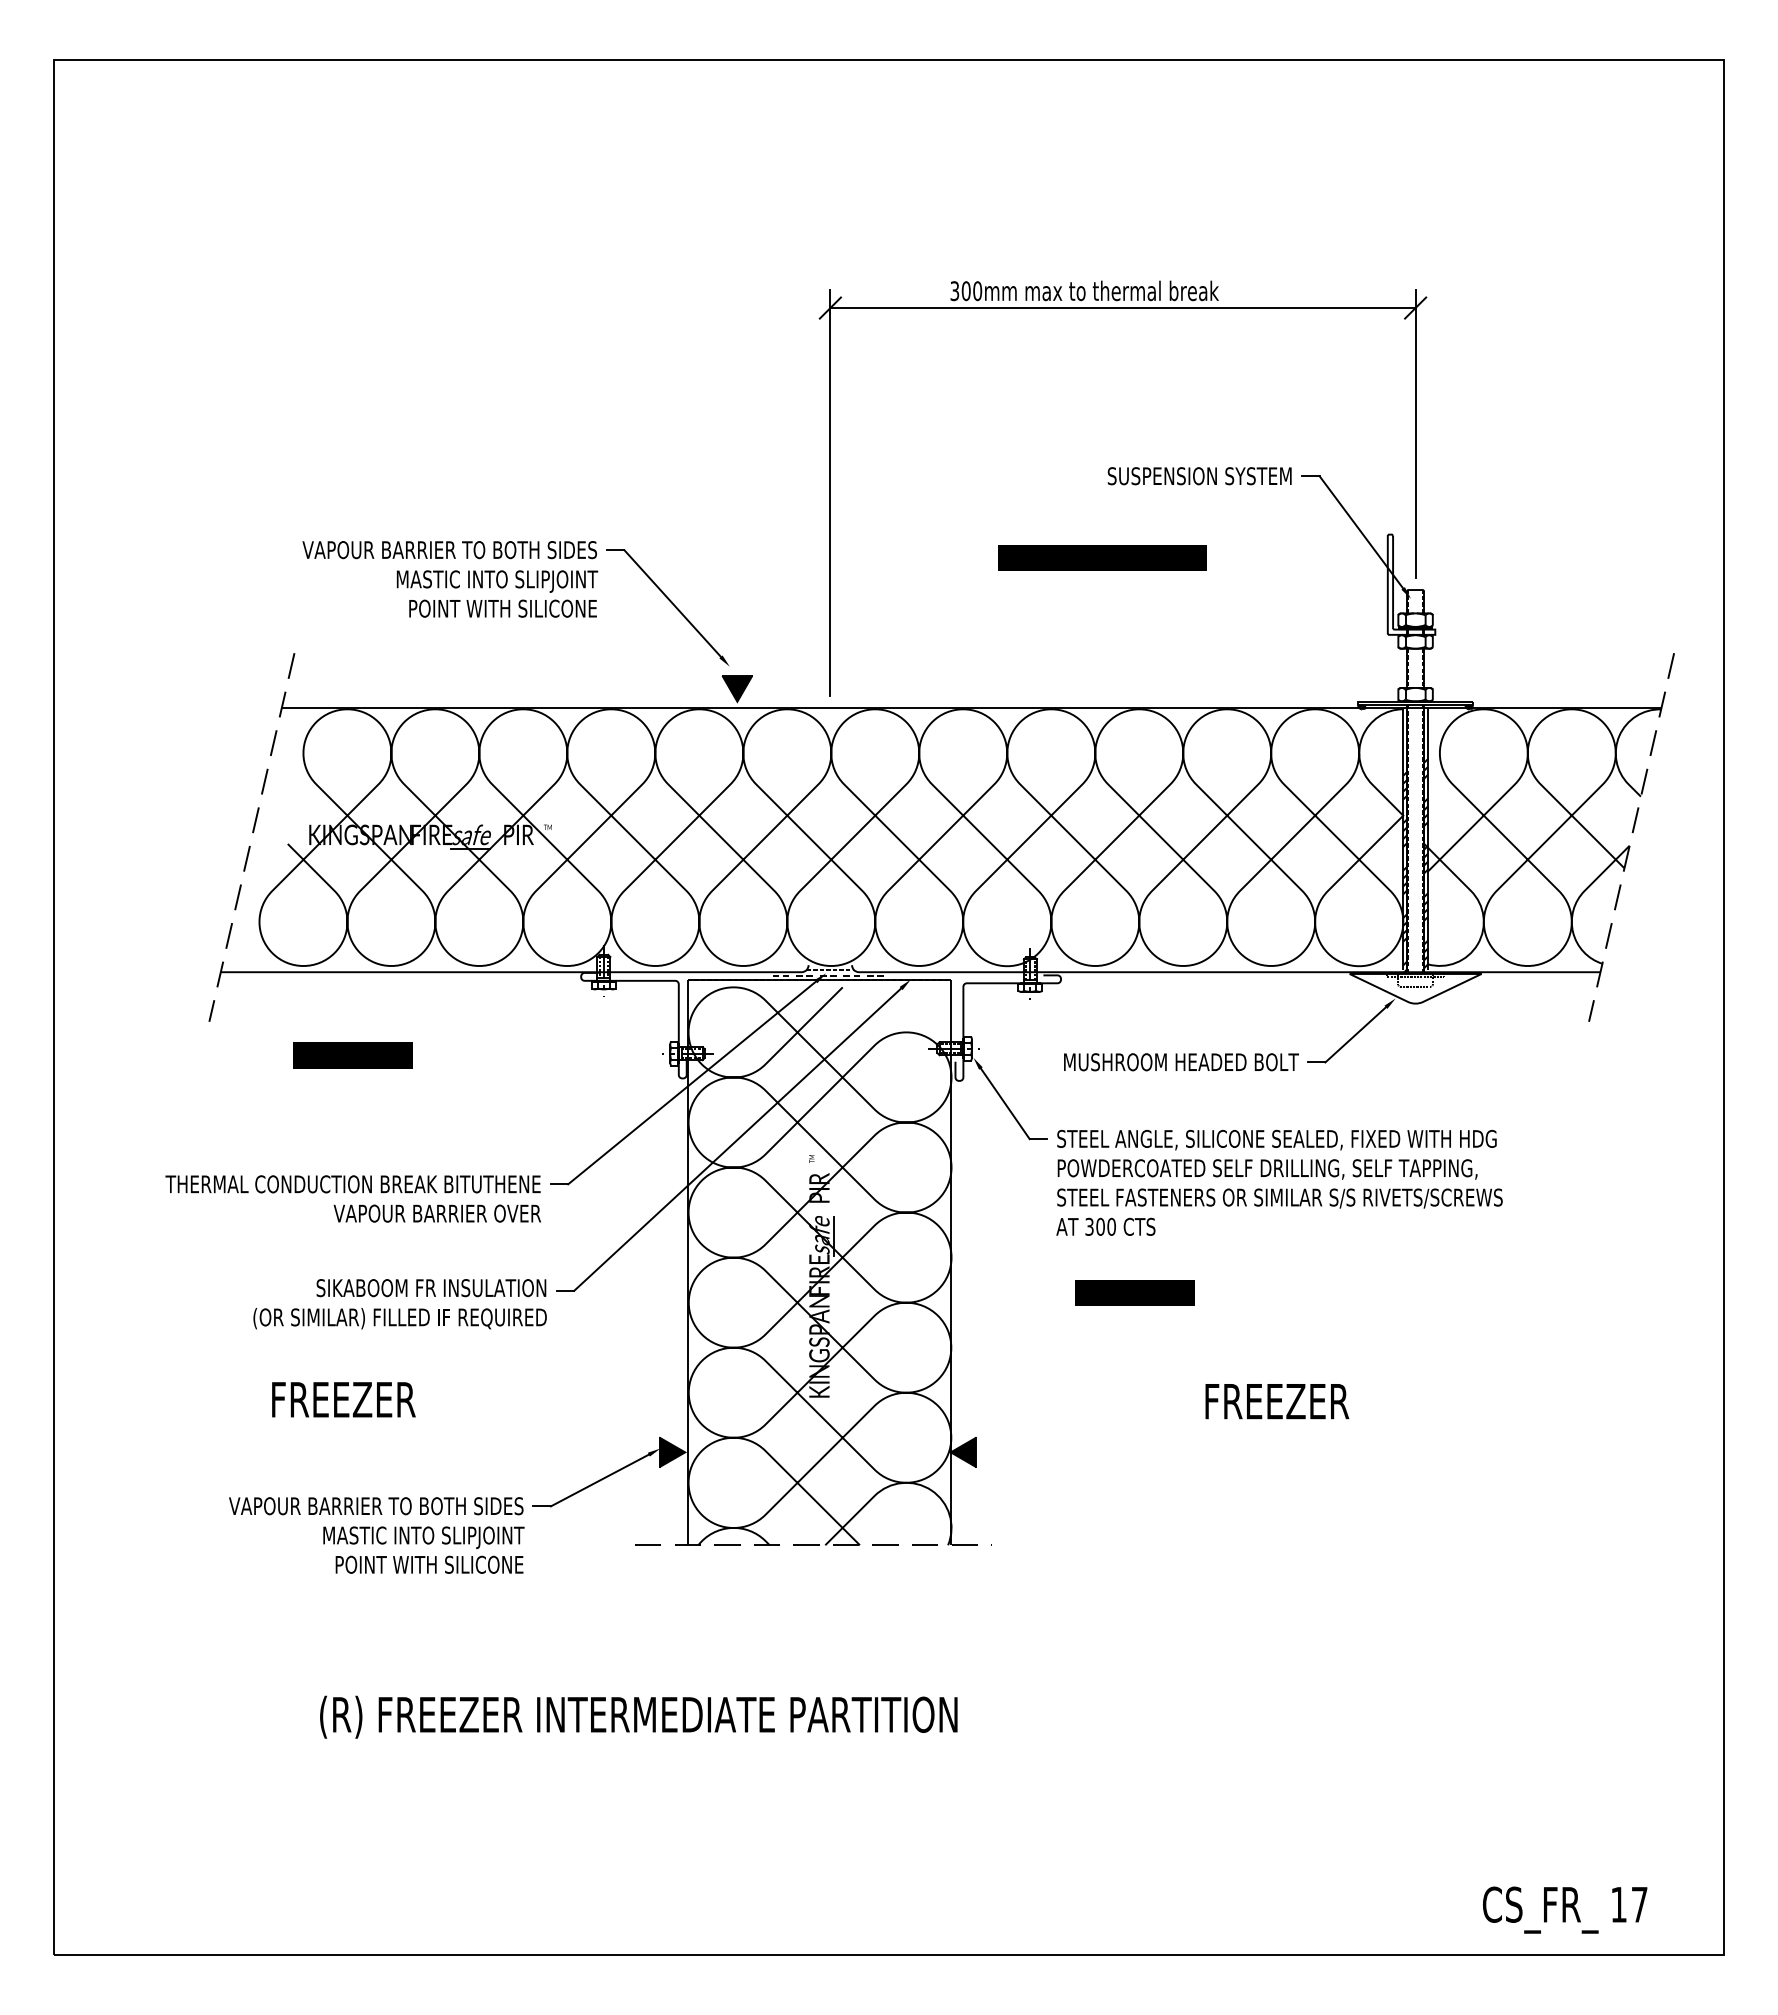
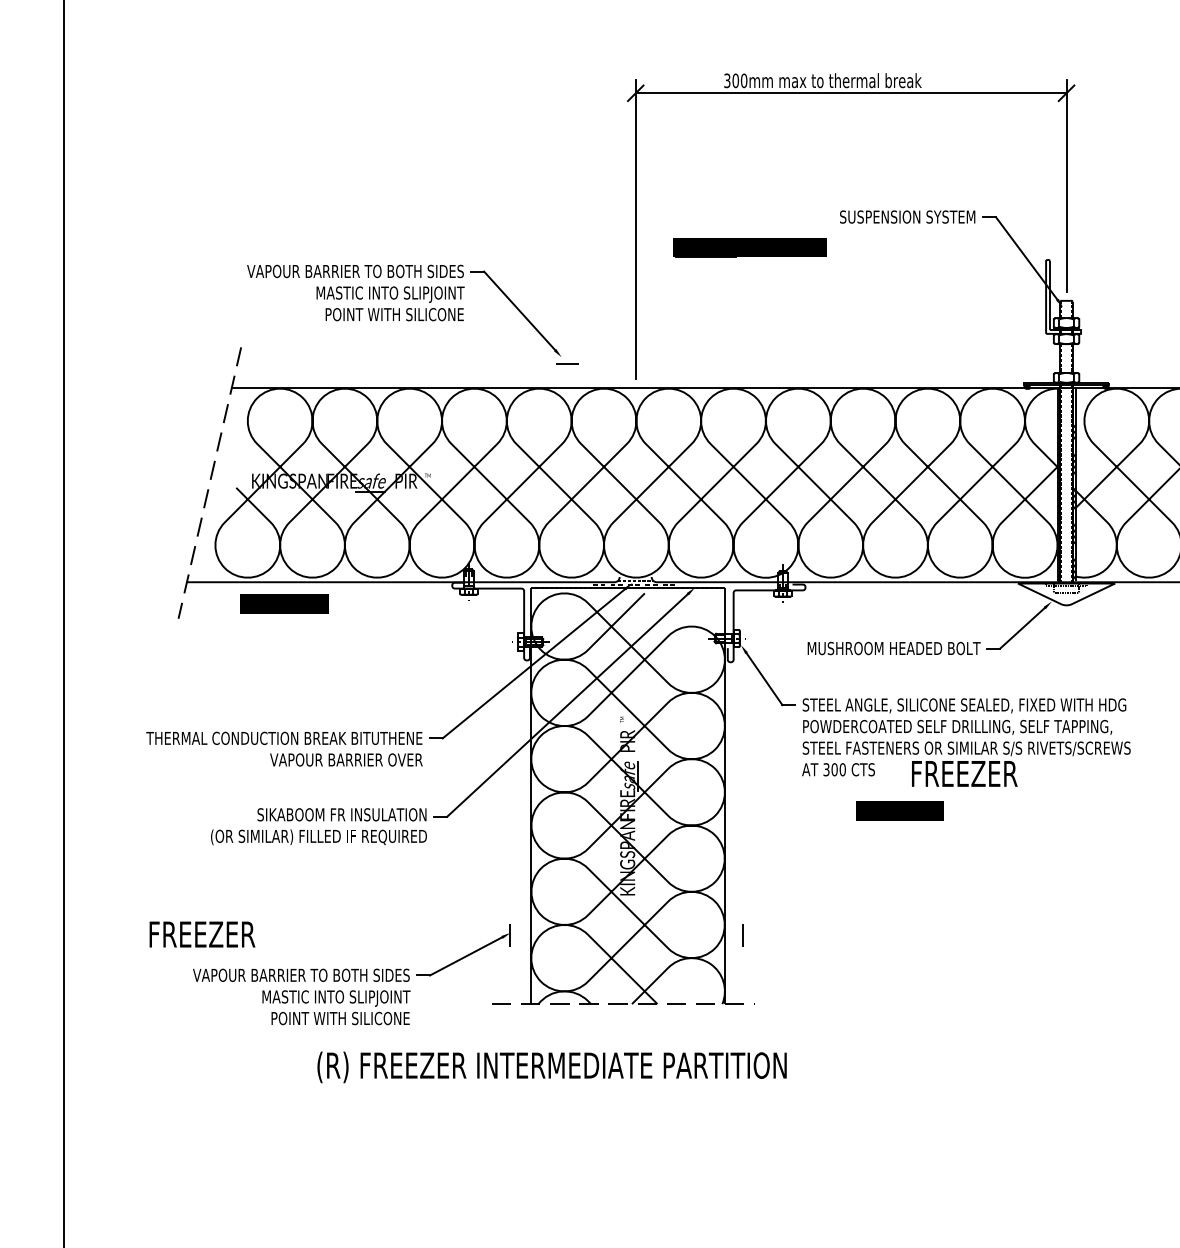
part: (1102, 557) -> (749, 247), moved
fill: (737, 689) -> (567, 374), removed
part: (352, 1055) -> (283, 603), moved
part: (1134, 1292) -> (900, 810), moved
text: (343, 1399) -> (202, 934), moved
text: (1277, 1401) -> (964, 773), moved
fill: (673, 1452) -> (520, 935), removed
fill: (962, 1452) -> (732, 935), removed
text: (638, 1716) -> (551, 1066), moved

